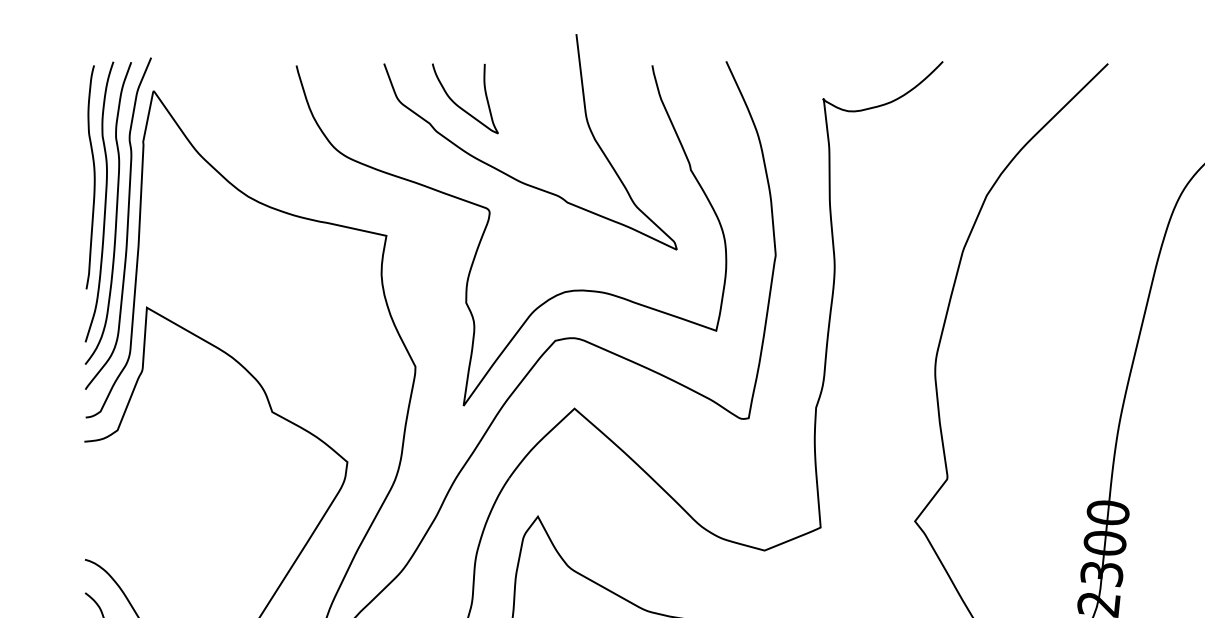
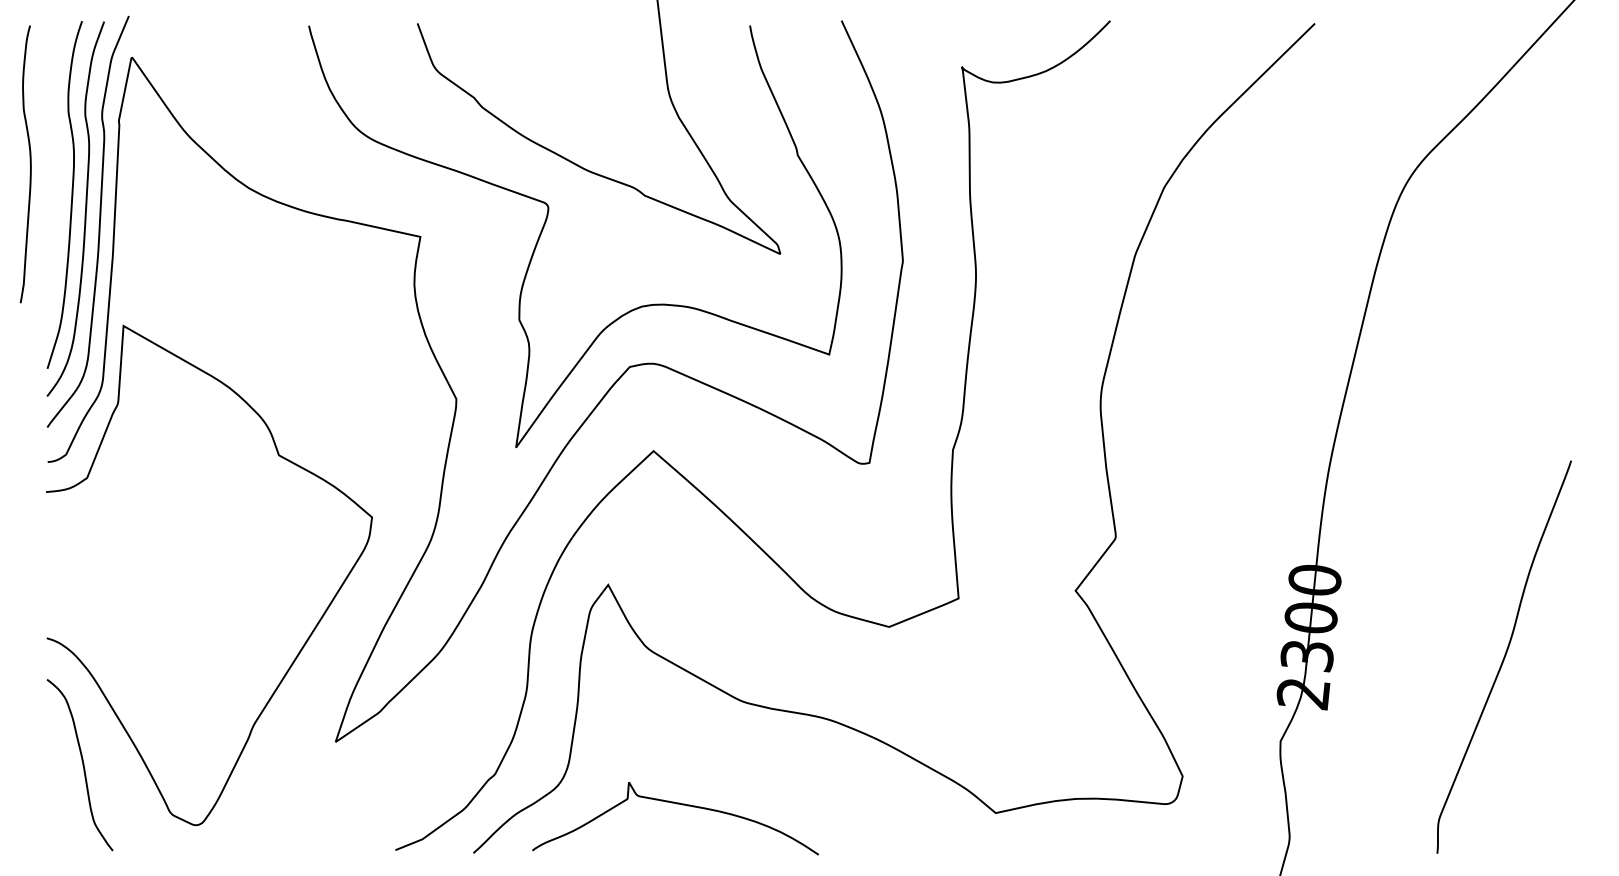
curve: (459, 105) -> (510, 75), removed
curve: (93, 175) -> (29, 162), moved

